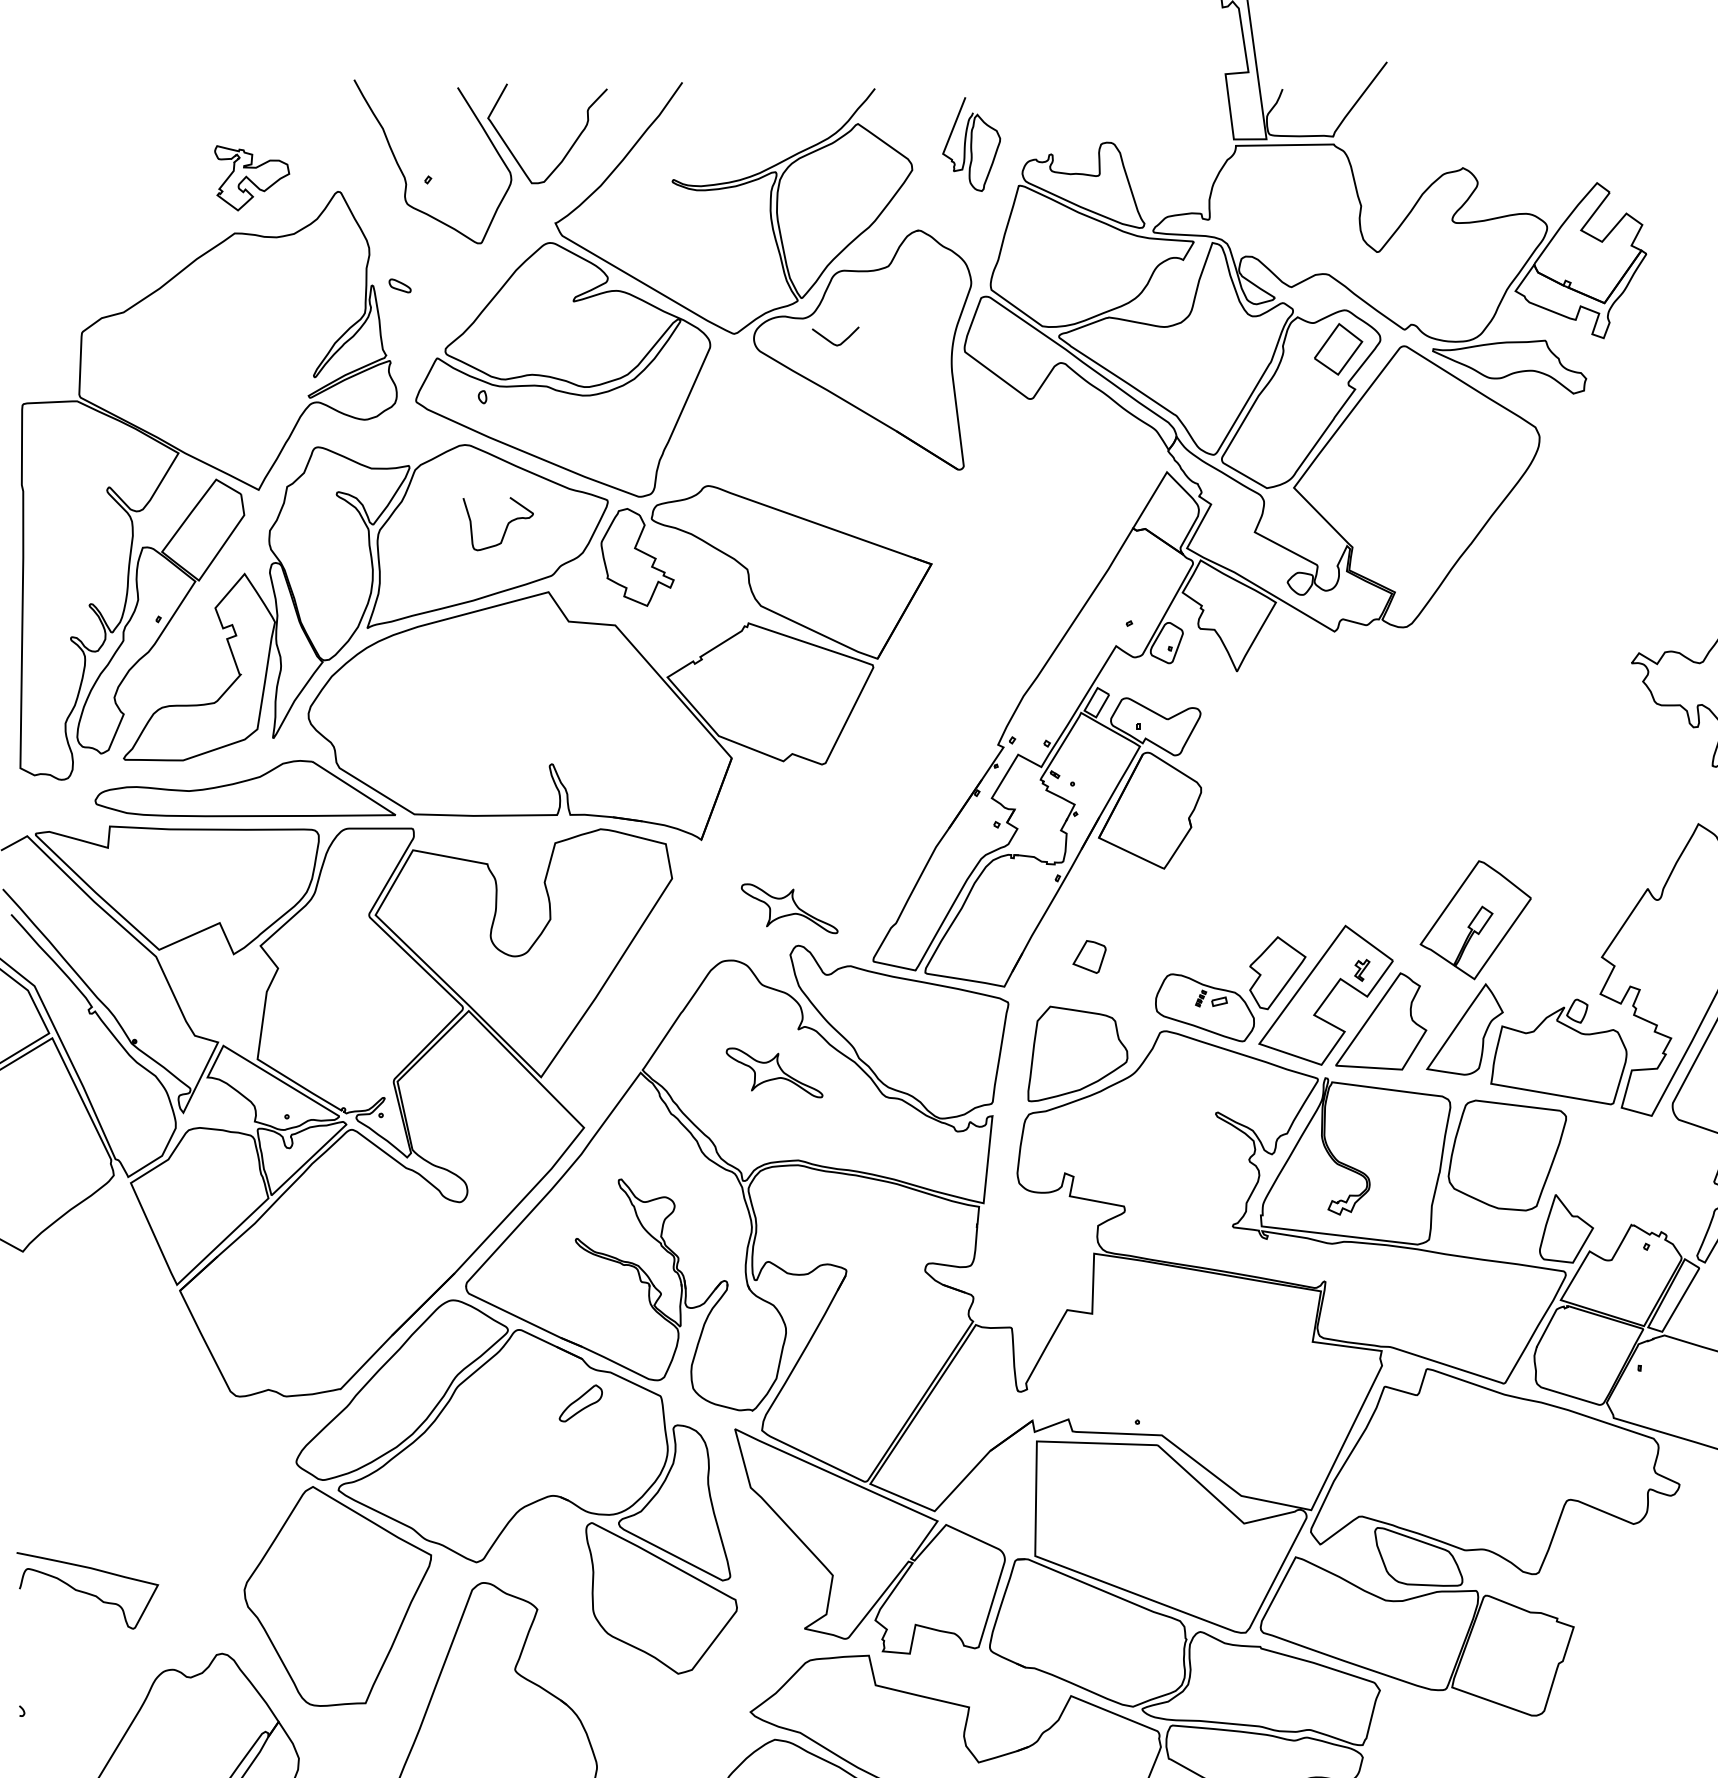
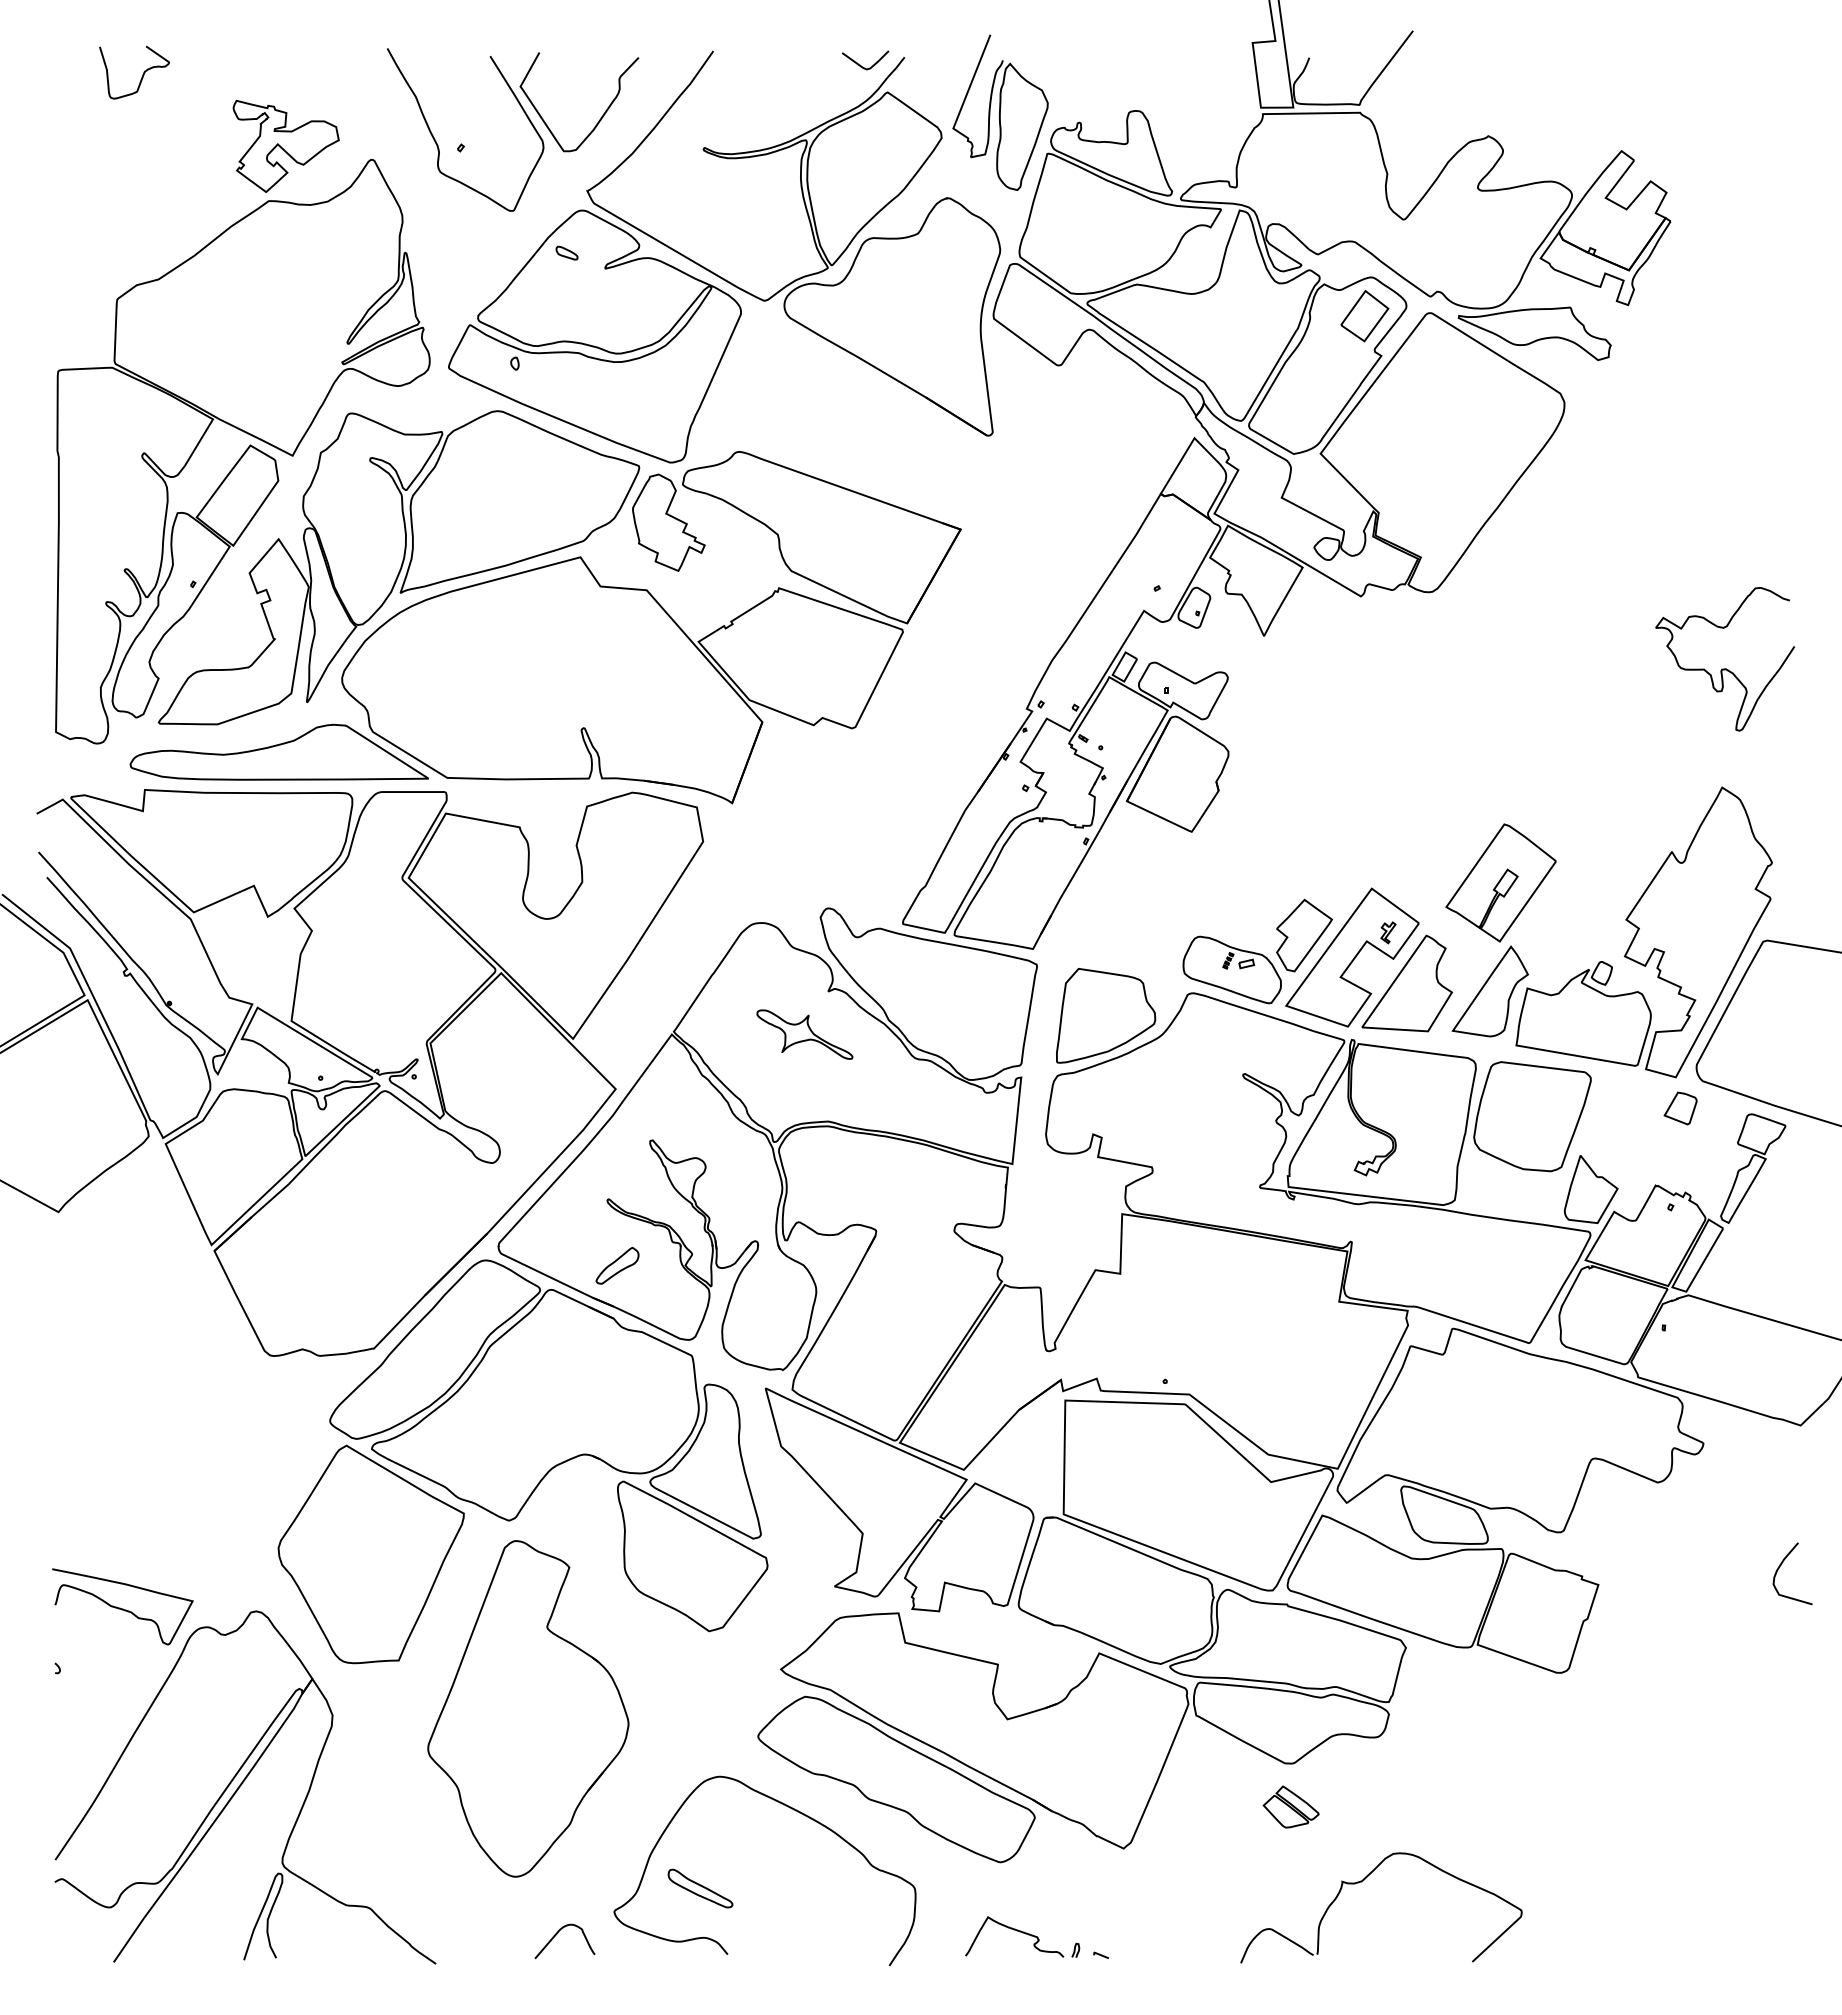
part: (971, 144) -> (1000, 112), size x1.67
part: (251, 177) -> (285, 145), size x1.43
part: (399, 285) -> (566, 252), moved
curve: (833, 342) -> (863, 66), moved
curve: (505, 527) -> (141, 76), moved
part: (789, 908) -> (819, 871), removed
part: (1089, 956) -> (1680, 1108), moved
part: (580, 1403) -> (617, 1265), moved
curve: (87, 1592) -> (122, 1608), moved

